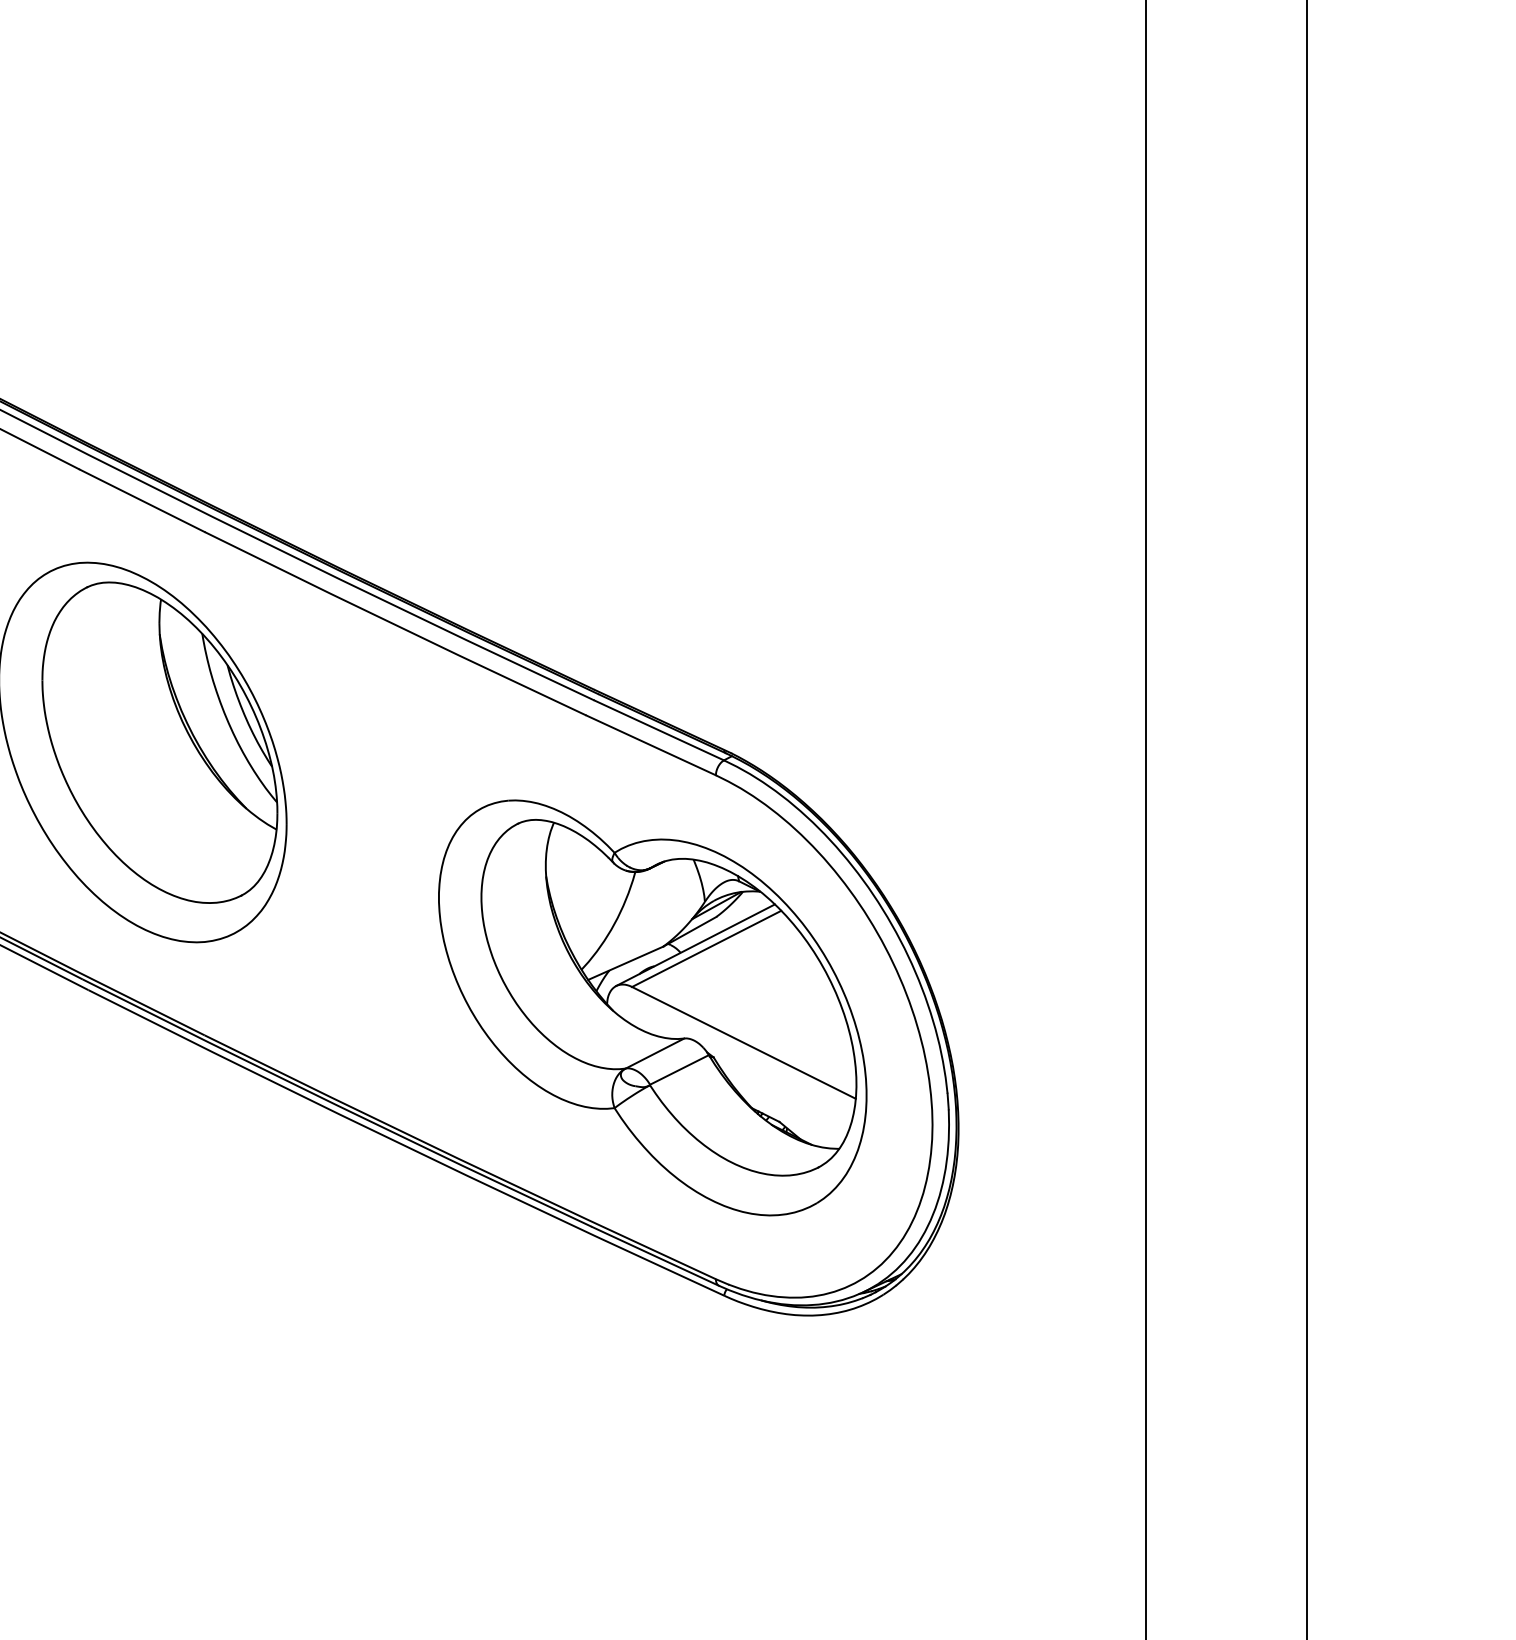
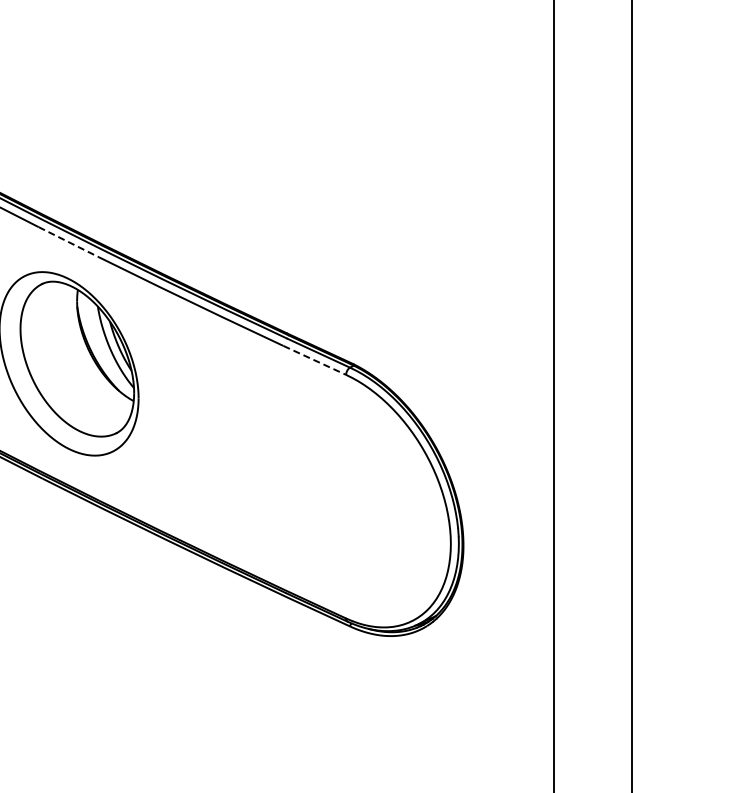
line: (141, 501) -> (68, 242), solid -> dashed
line: (652, 745) -> (315, 360), solid -> dashed
part: (652, 1008) -> (315, 487), removed

